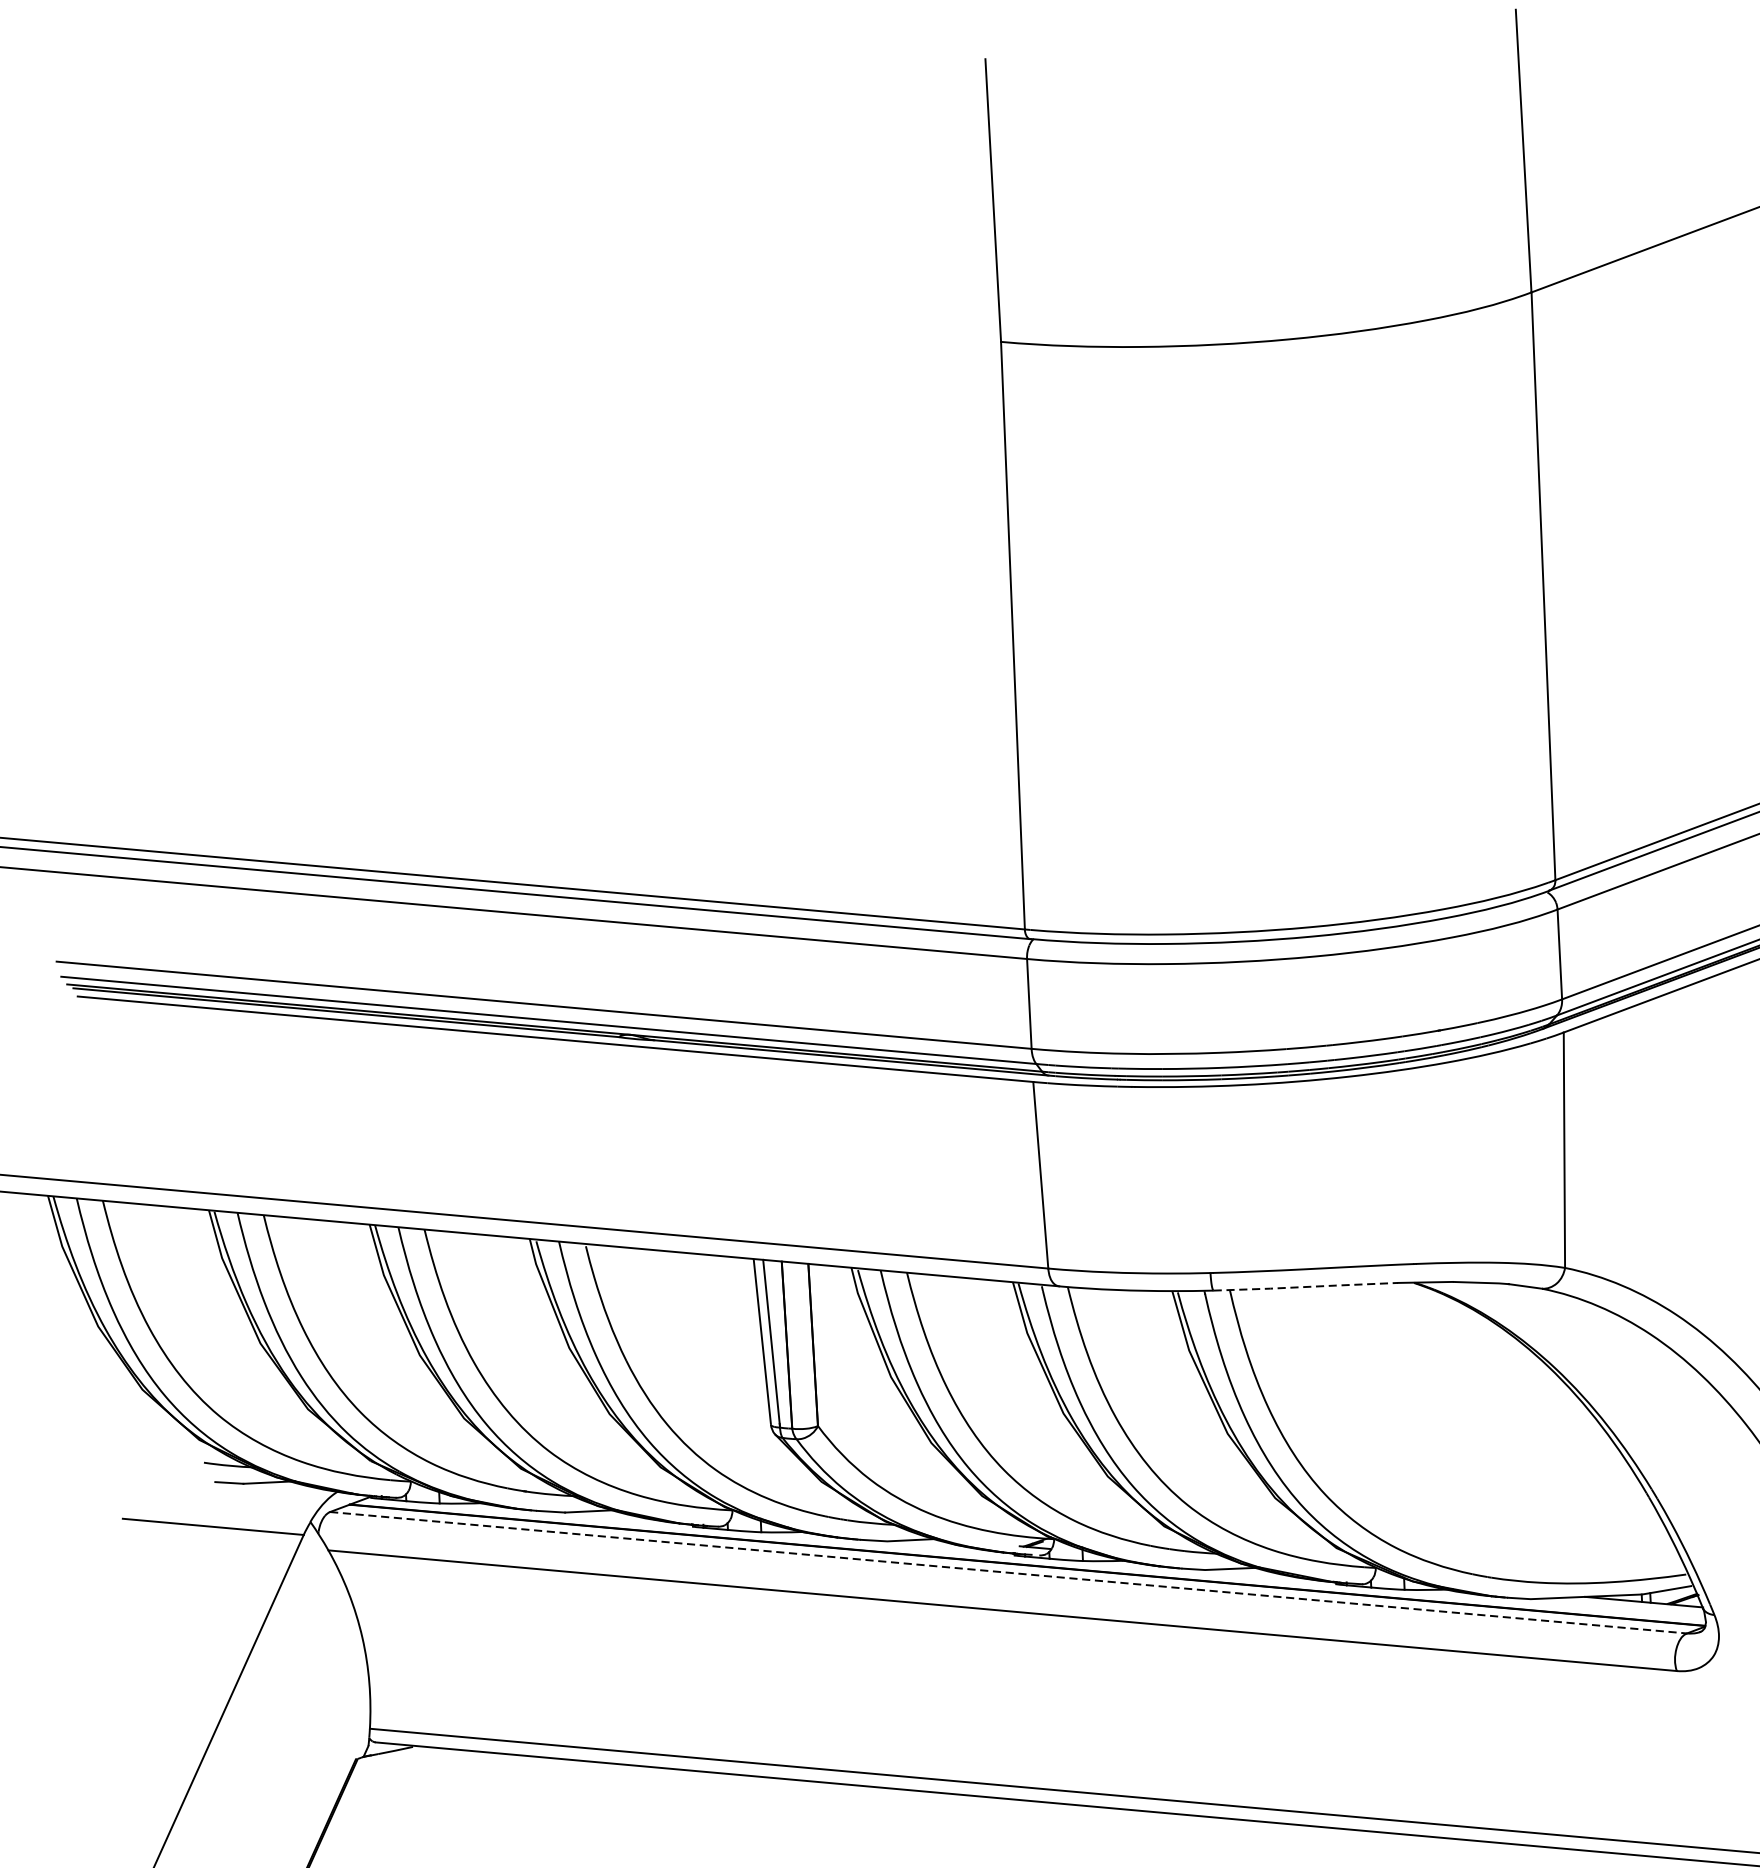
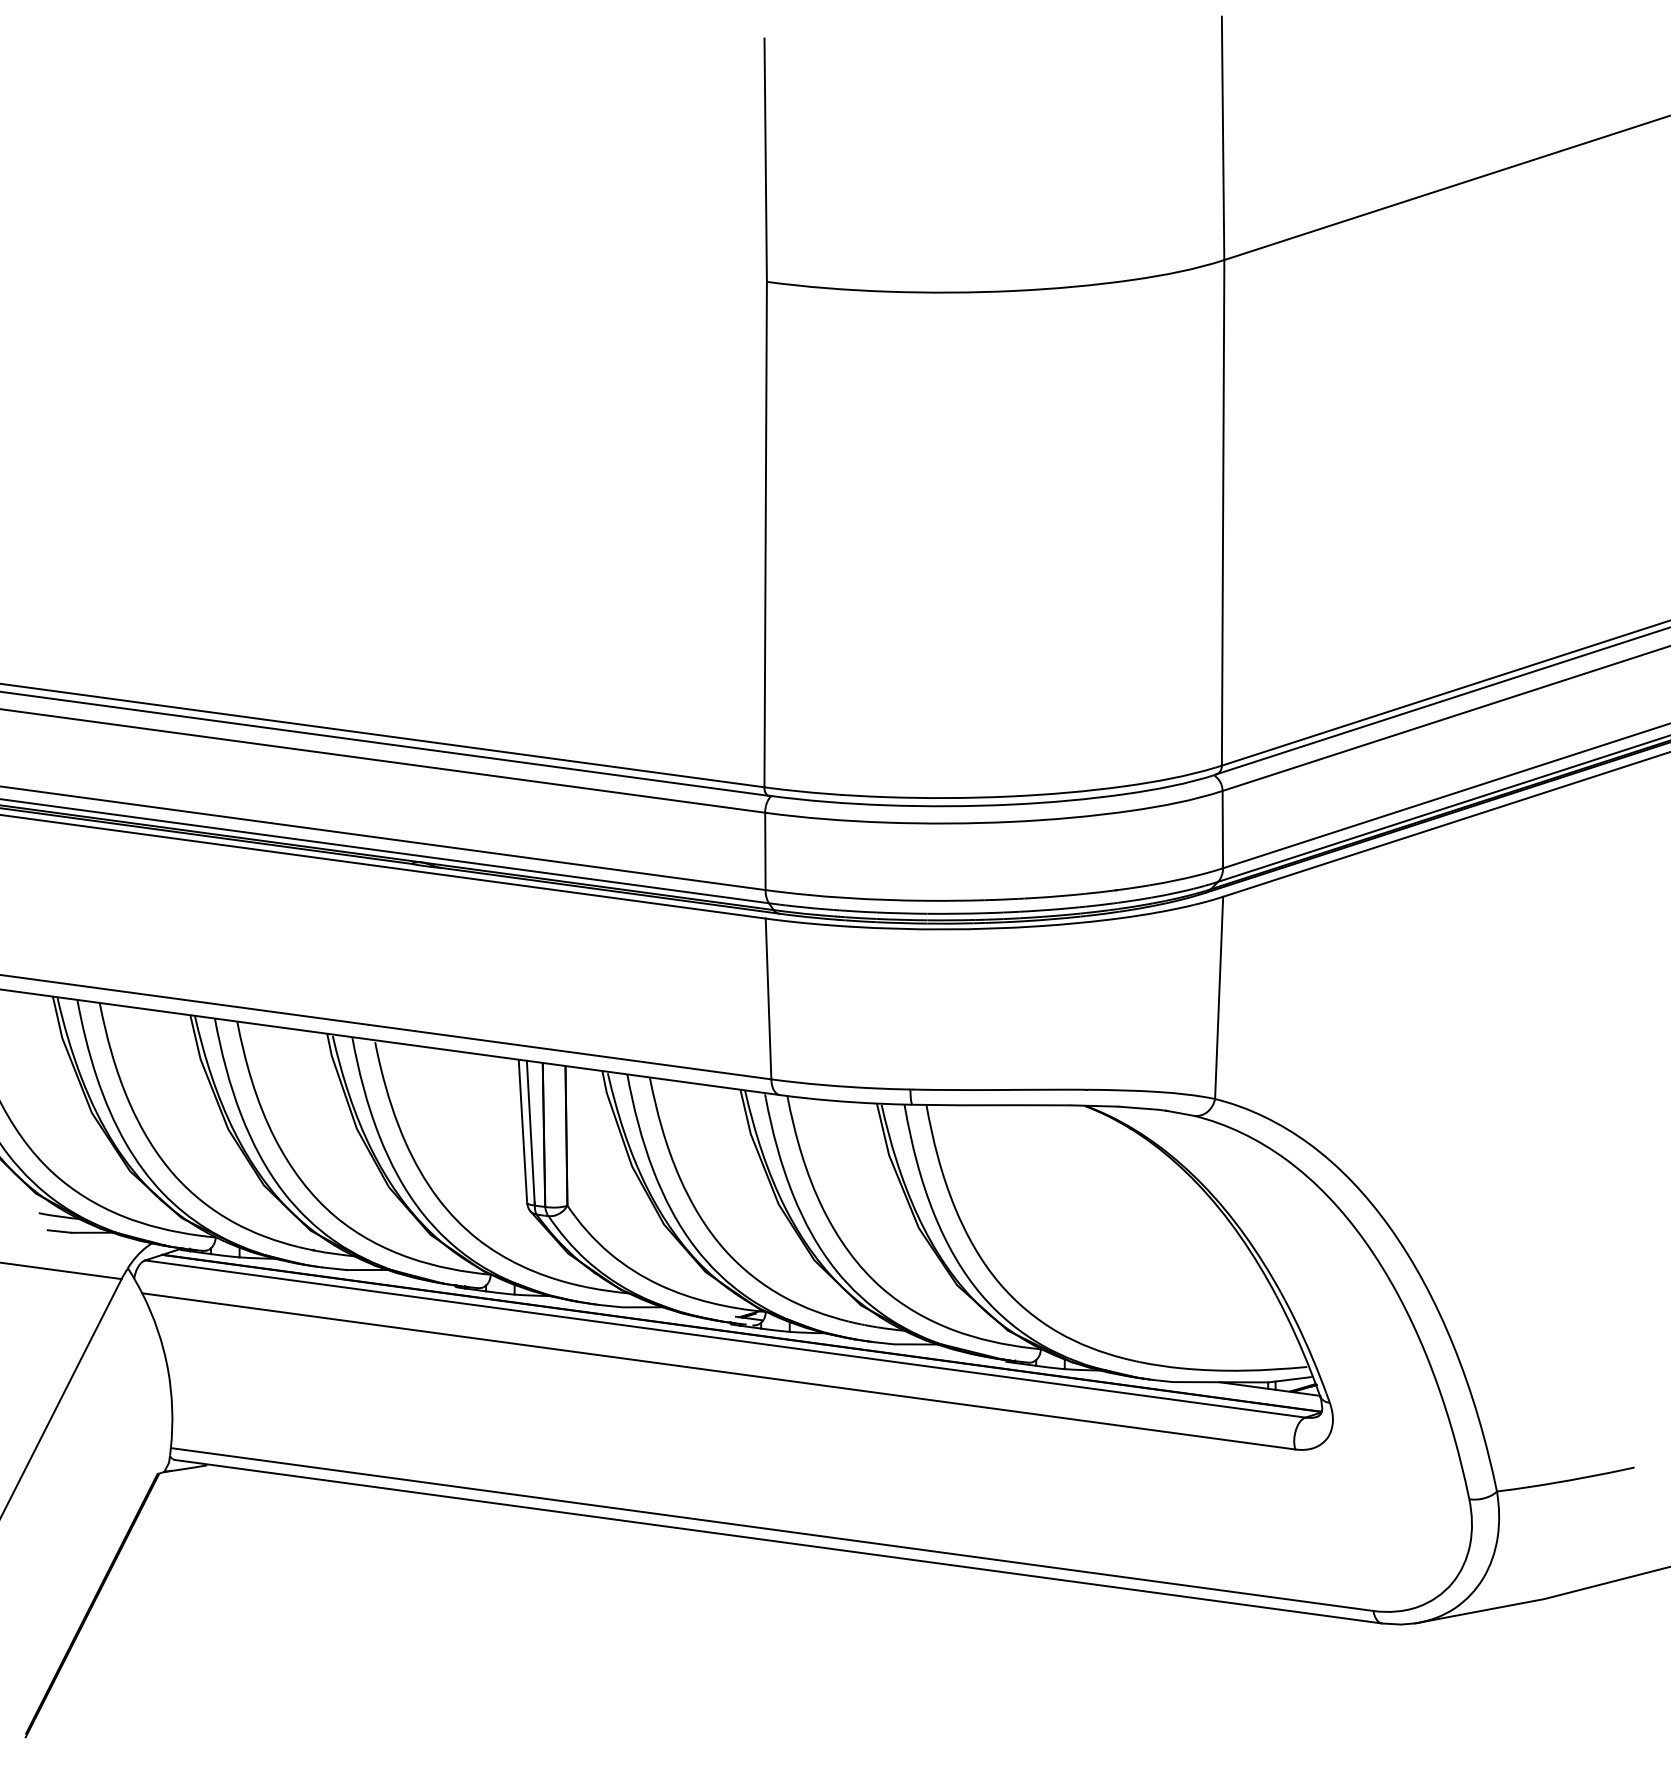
line: (1306, 1287) -> (992, 1105), dashed -> solid
line: (1008, 1573) -> (725, 1339), dashed -> solid

